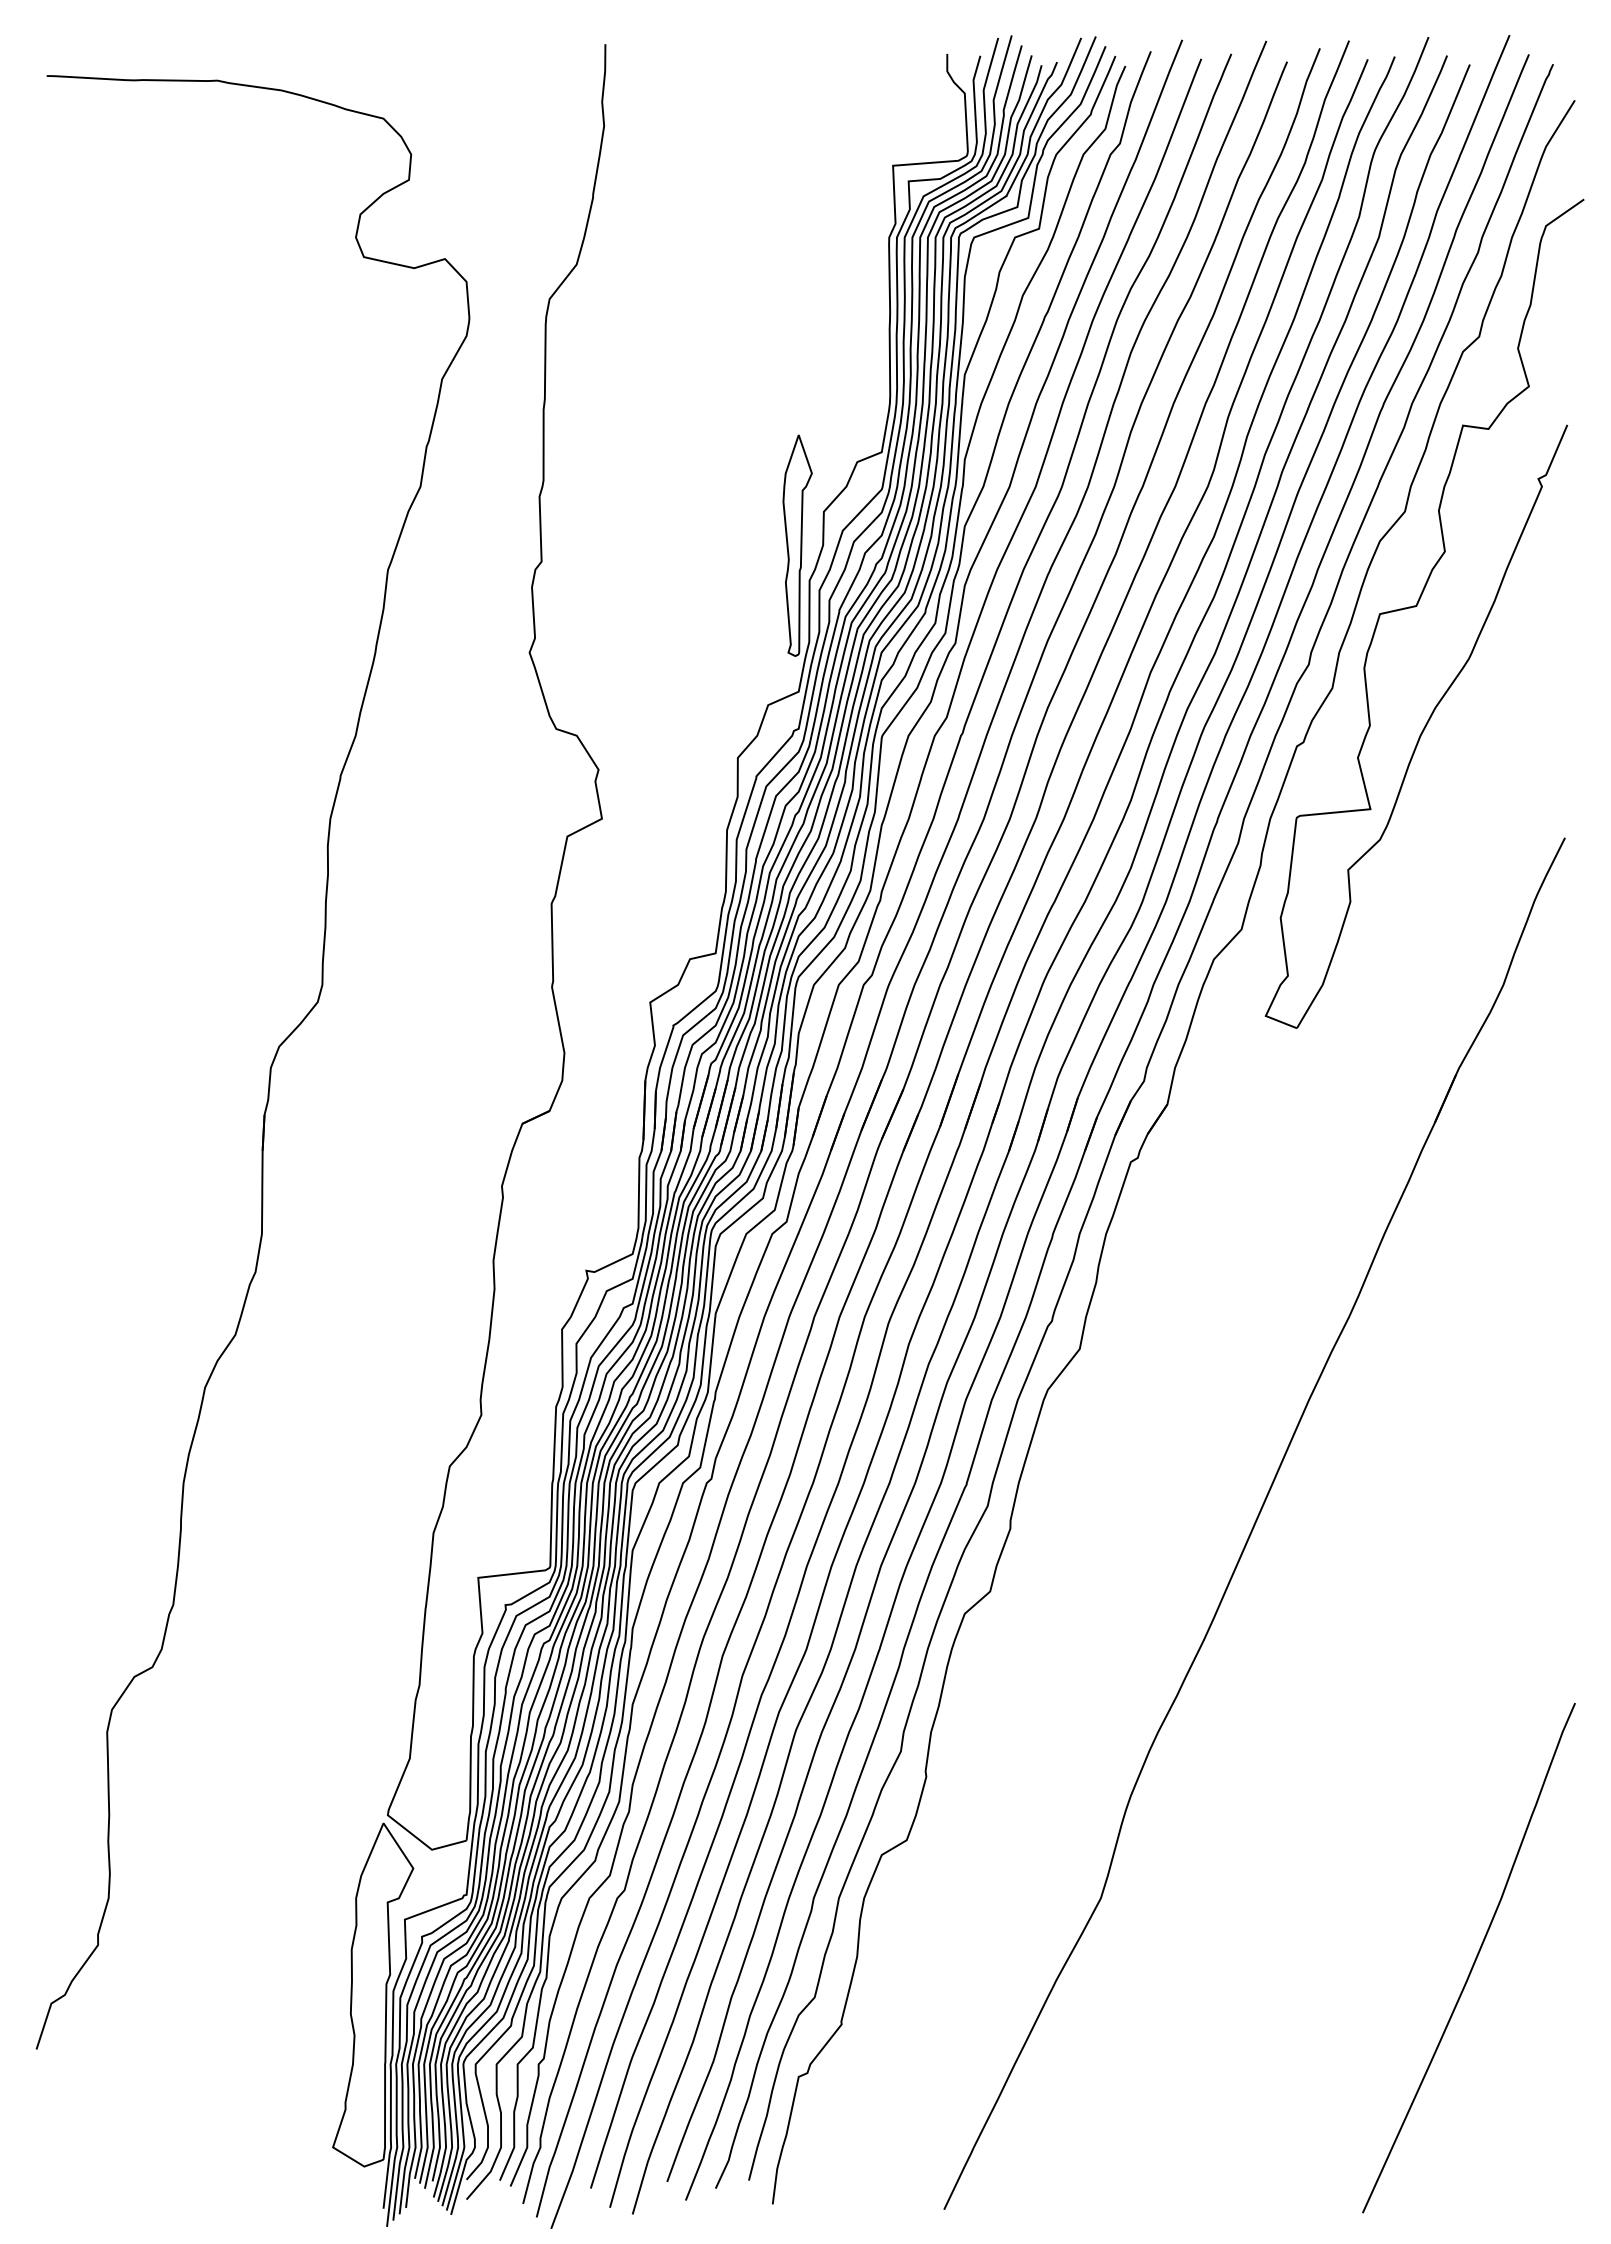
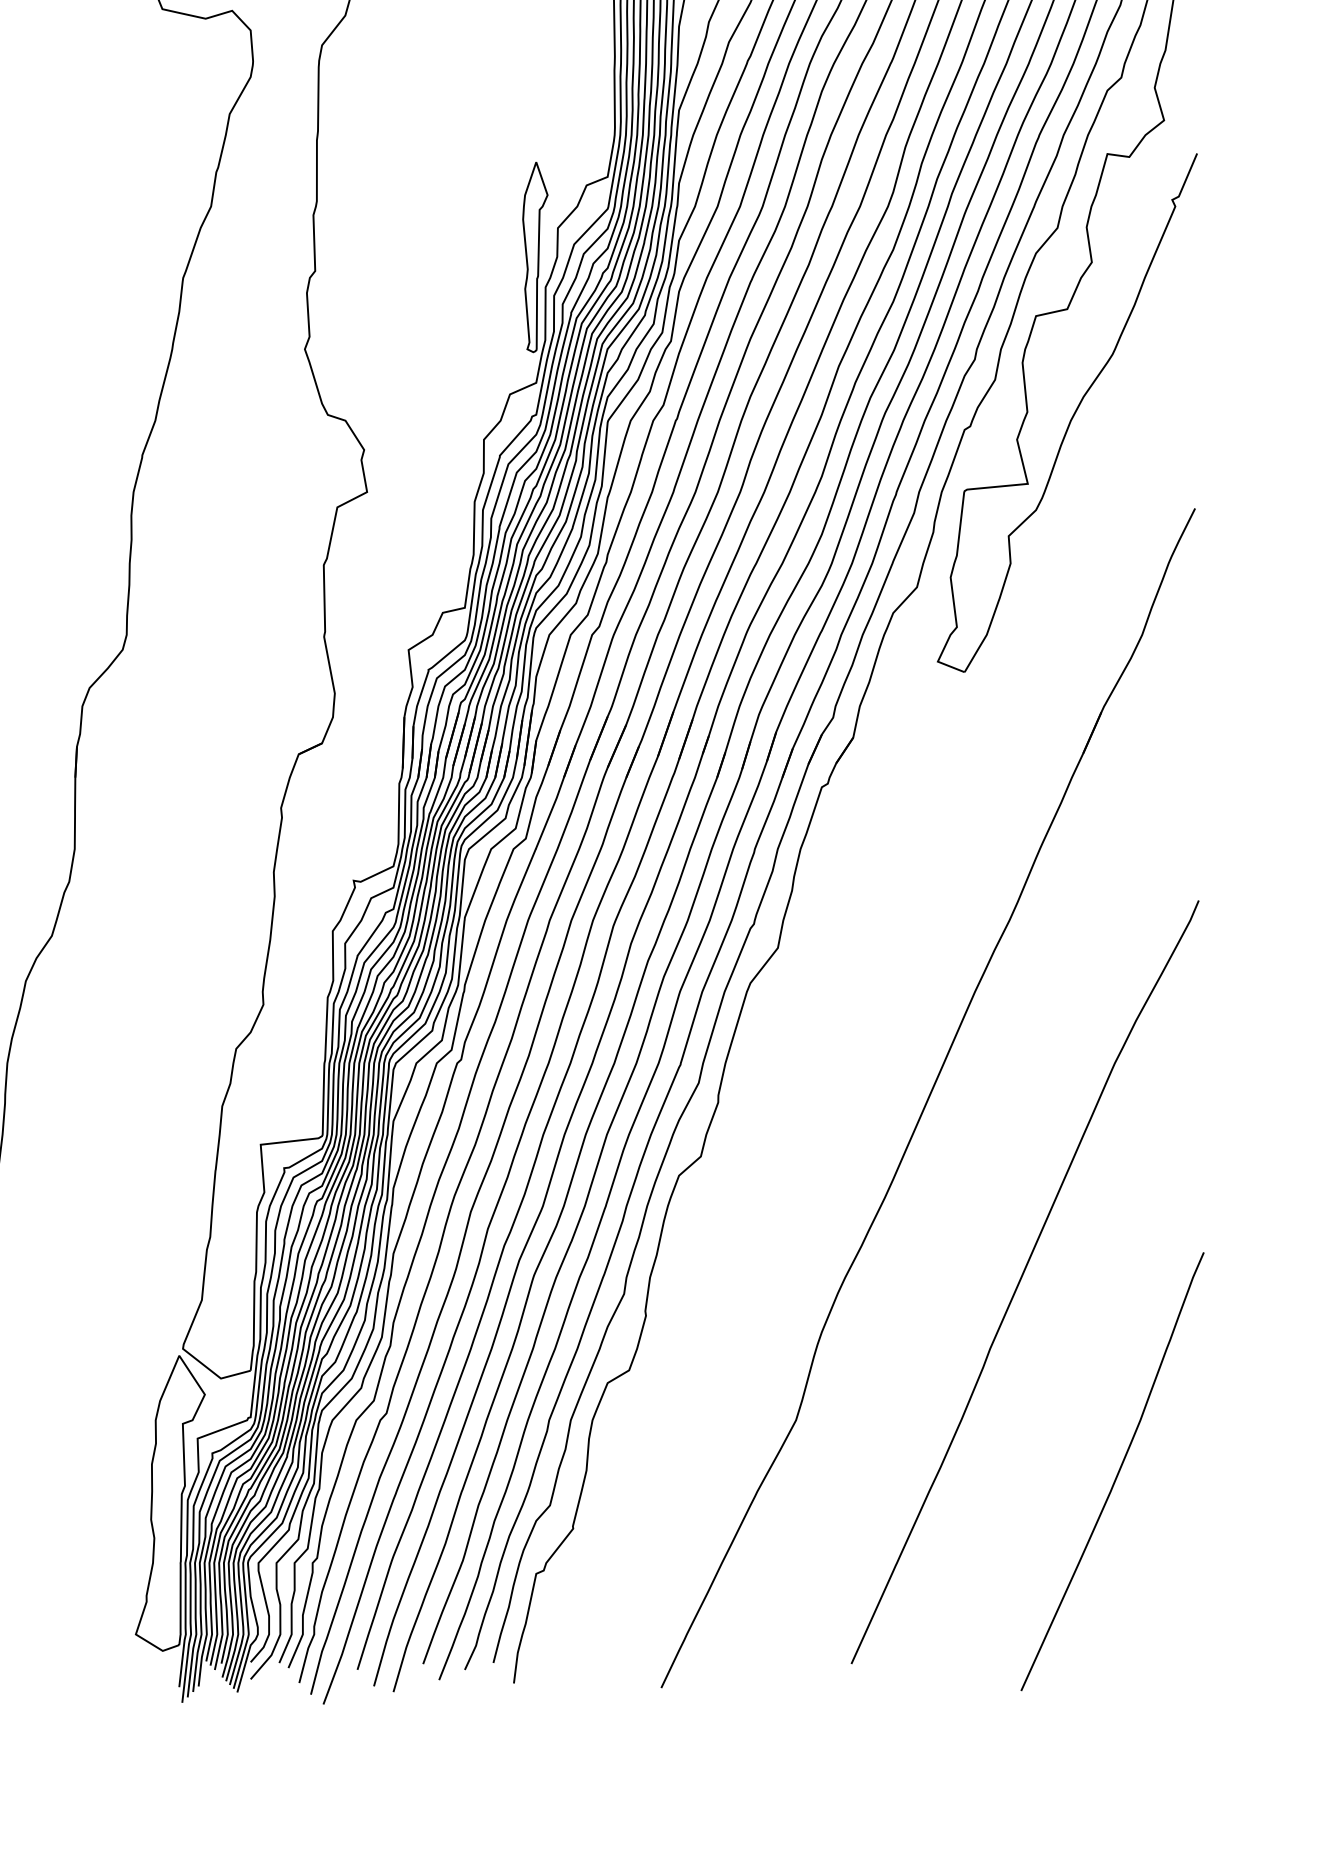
curve: (1362, 1736) -> (1021, 1281), added

